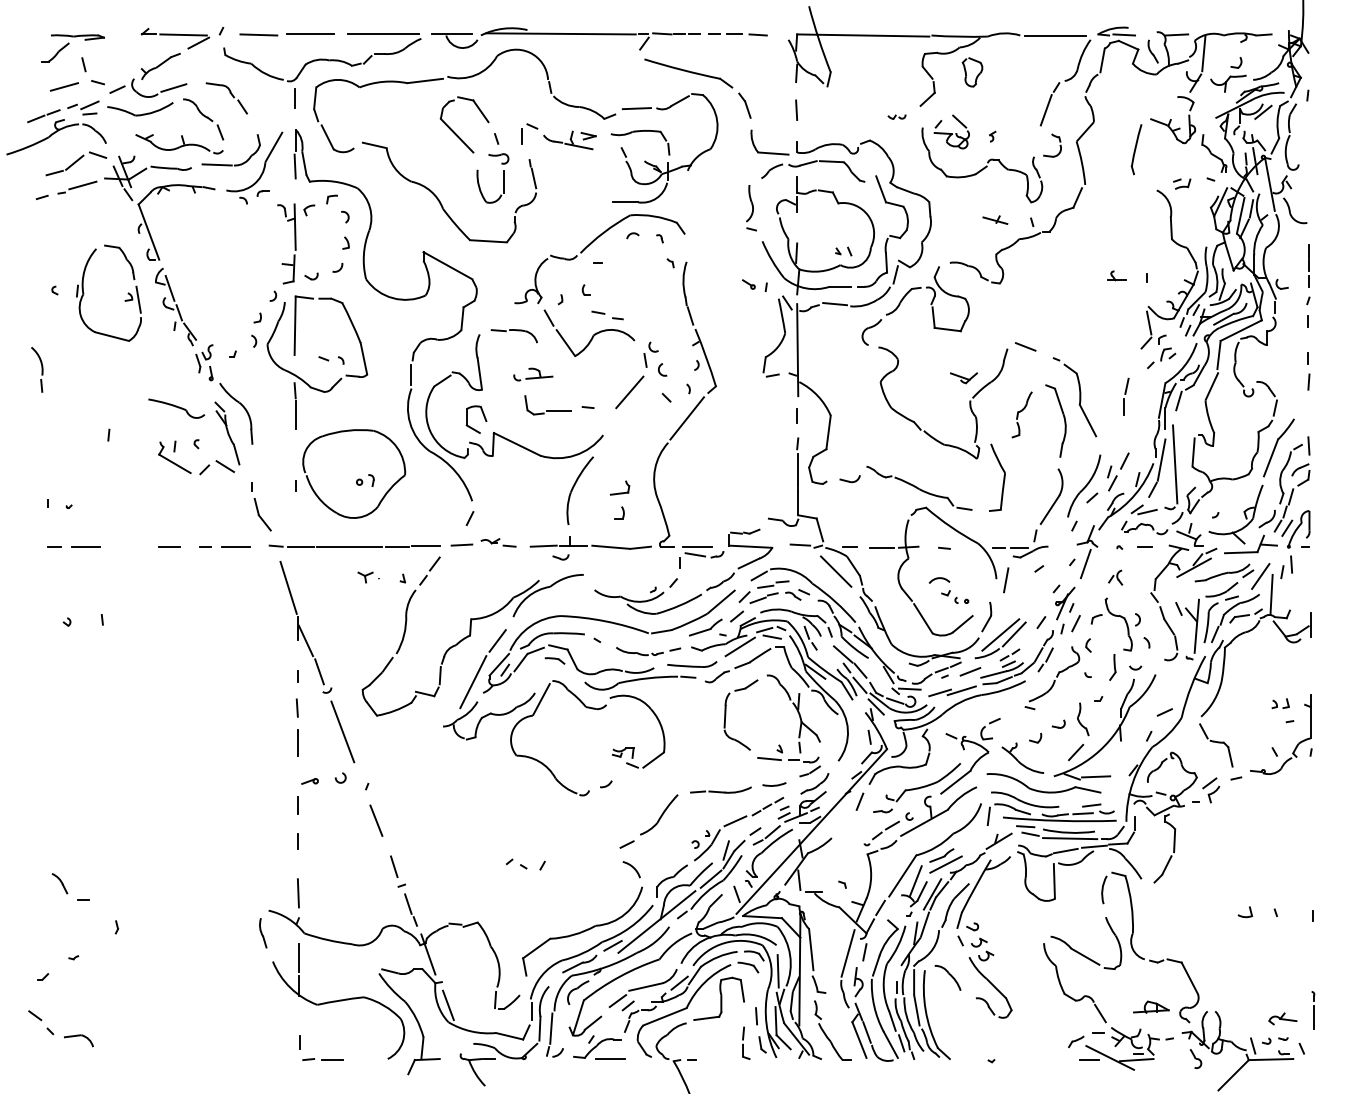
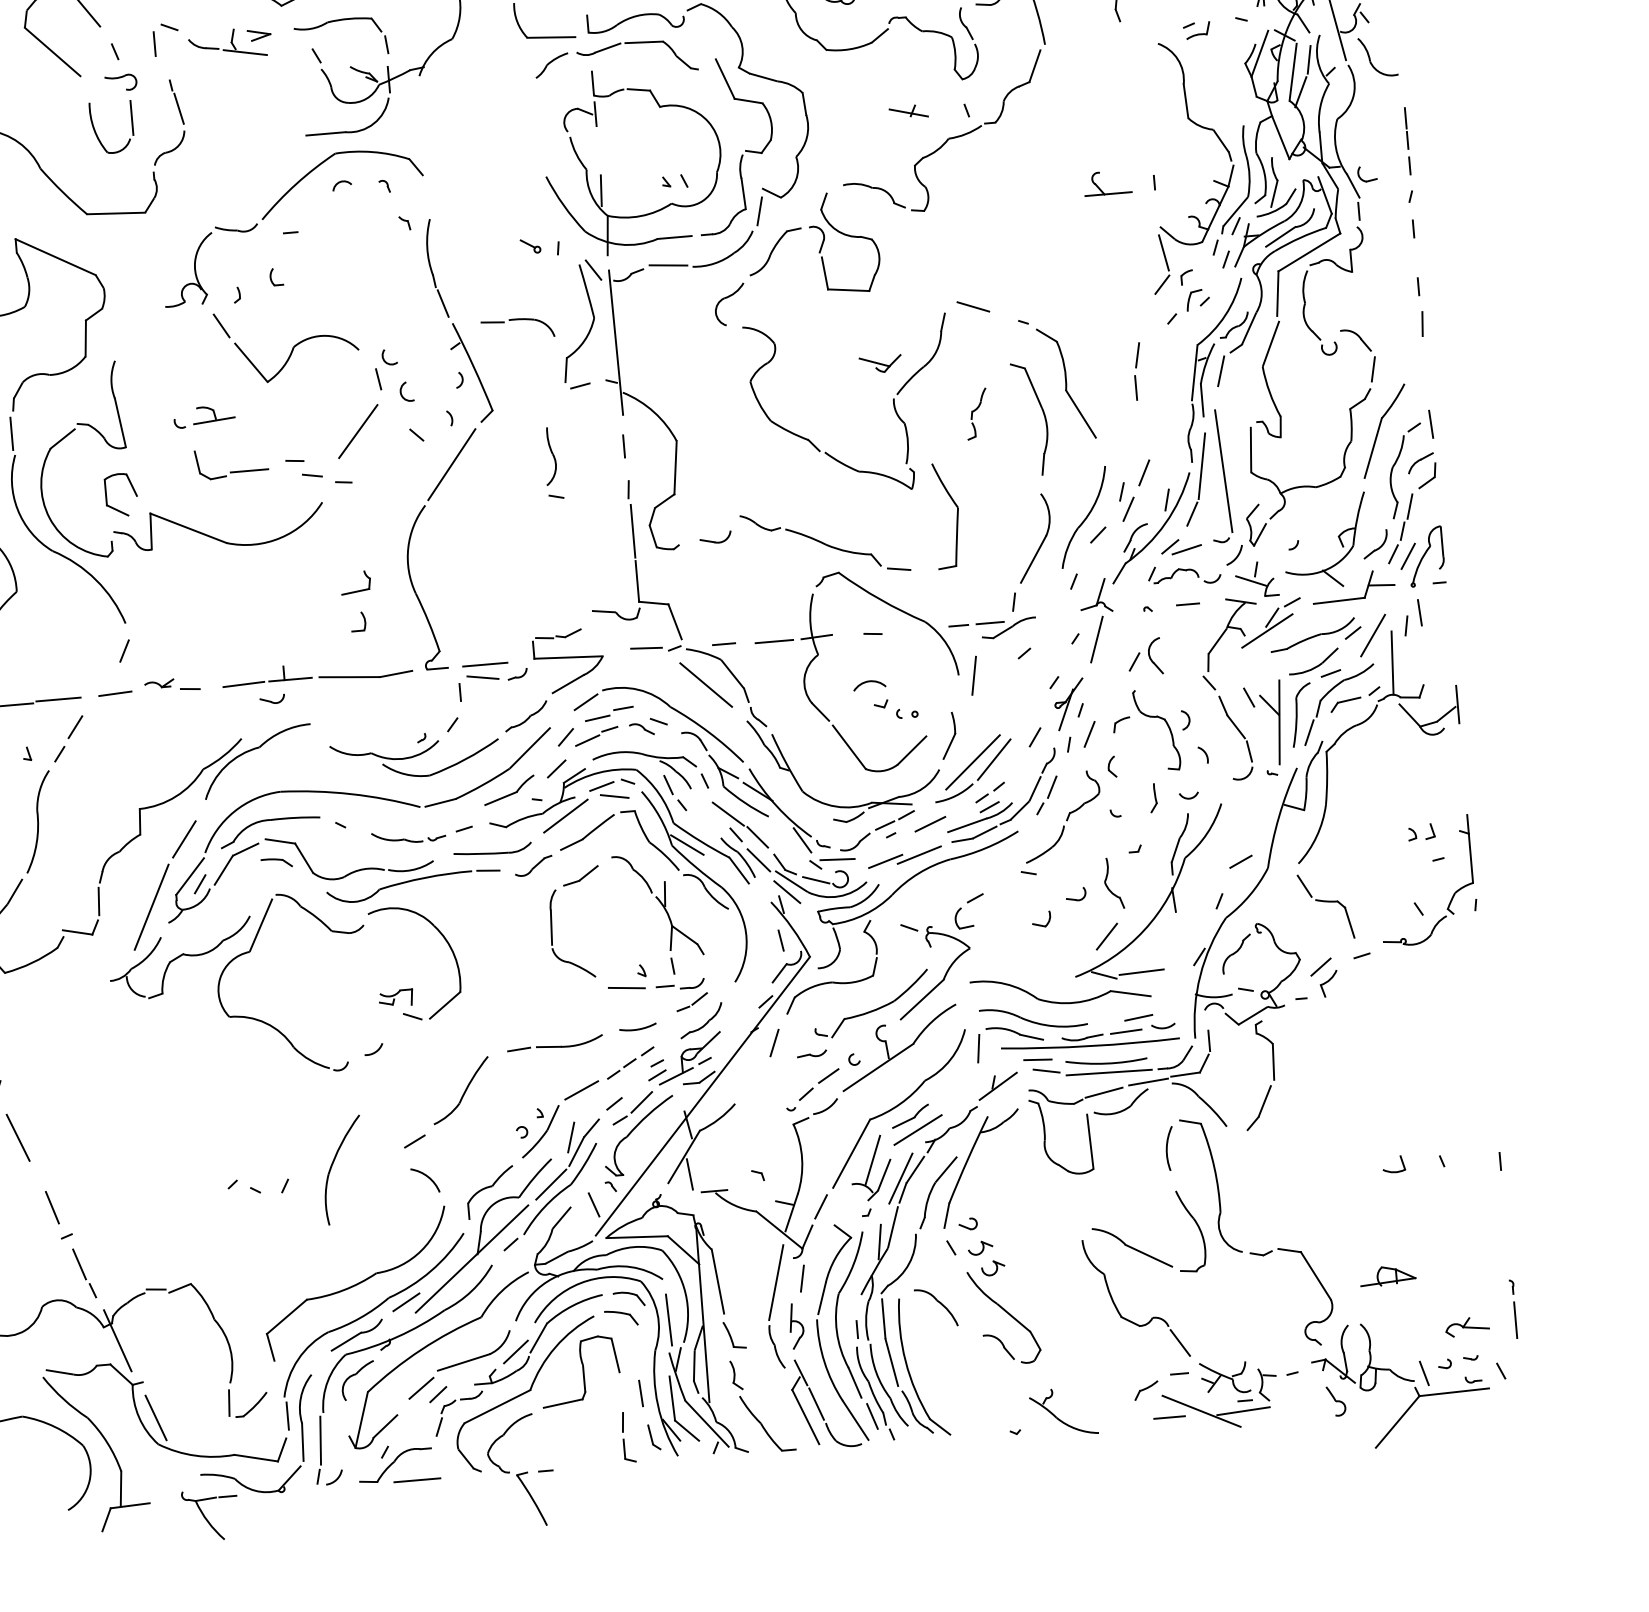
part: (751, 208) -> (553, 464), moved
part: (1116, 275) -> (1106, 182), size x1.6
part: (607, 315) -> (327, 478), moved
part: (513, 336) -> (516, 329), moved
part: (1021, 414) -> (975, 413), size x0.7
part: (579, 490) -> (341, 1169), moved
part: (1115, 577) -> (1145, 656), size x1.6
part: (1112, 667) -> (1152, 798), size x0.7
part: (1022, 757) -> (1063, 1411), moved
part: (1151, 1006) -> (1387, 1274), moved

